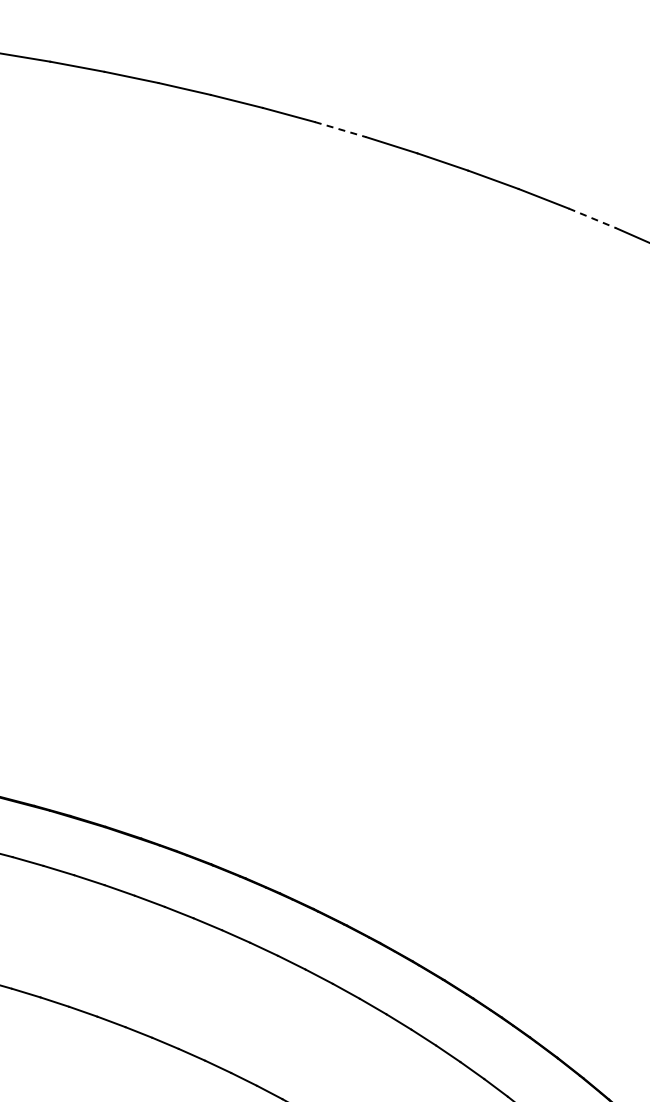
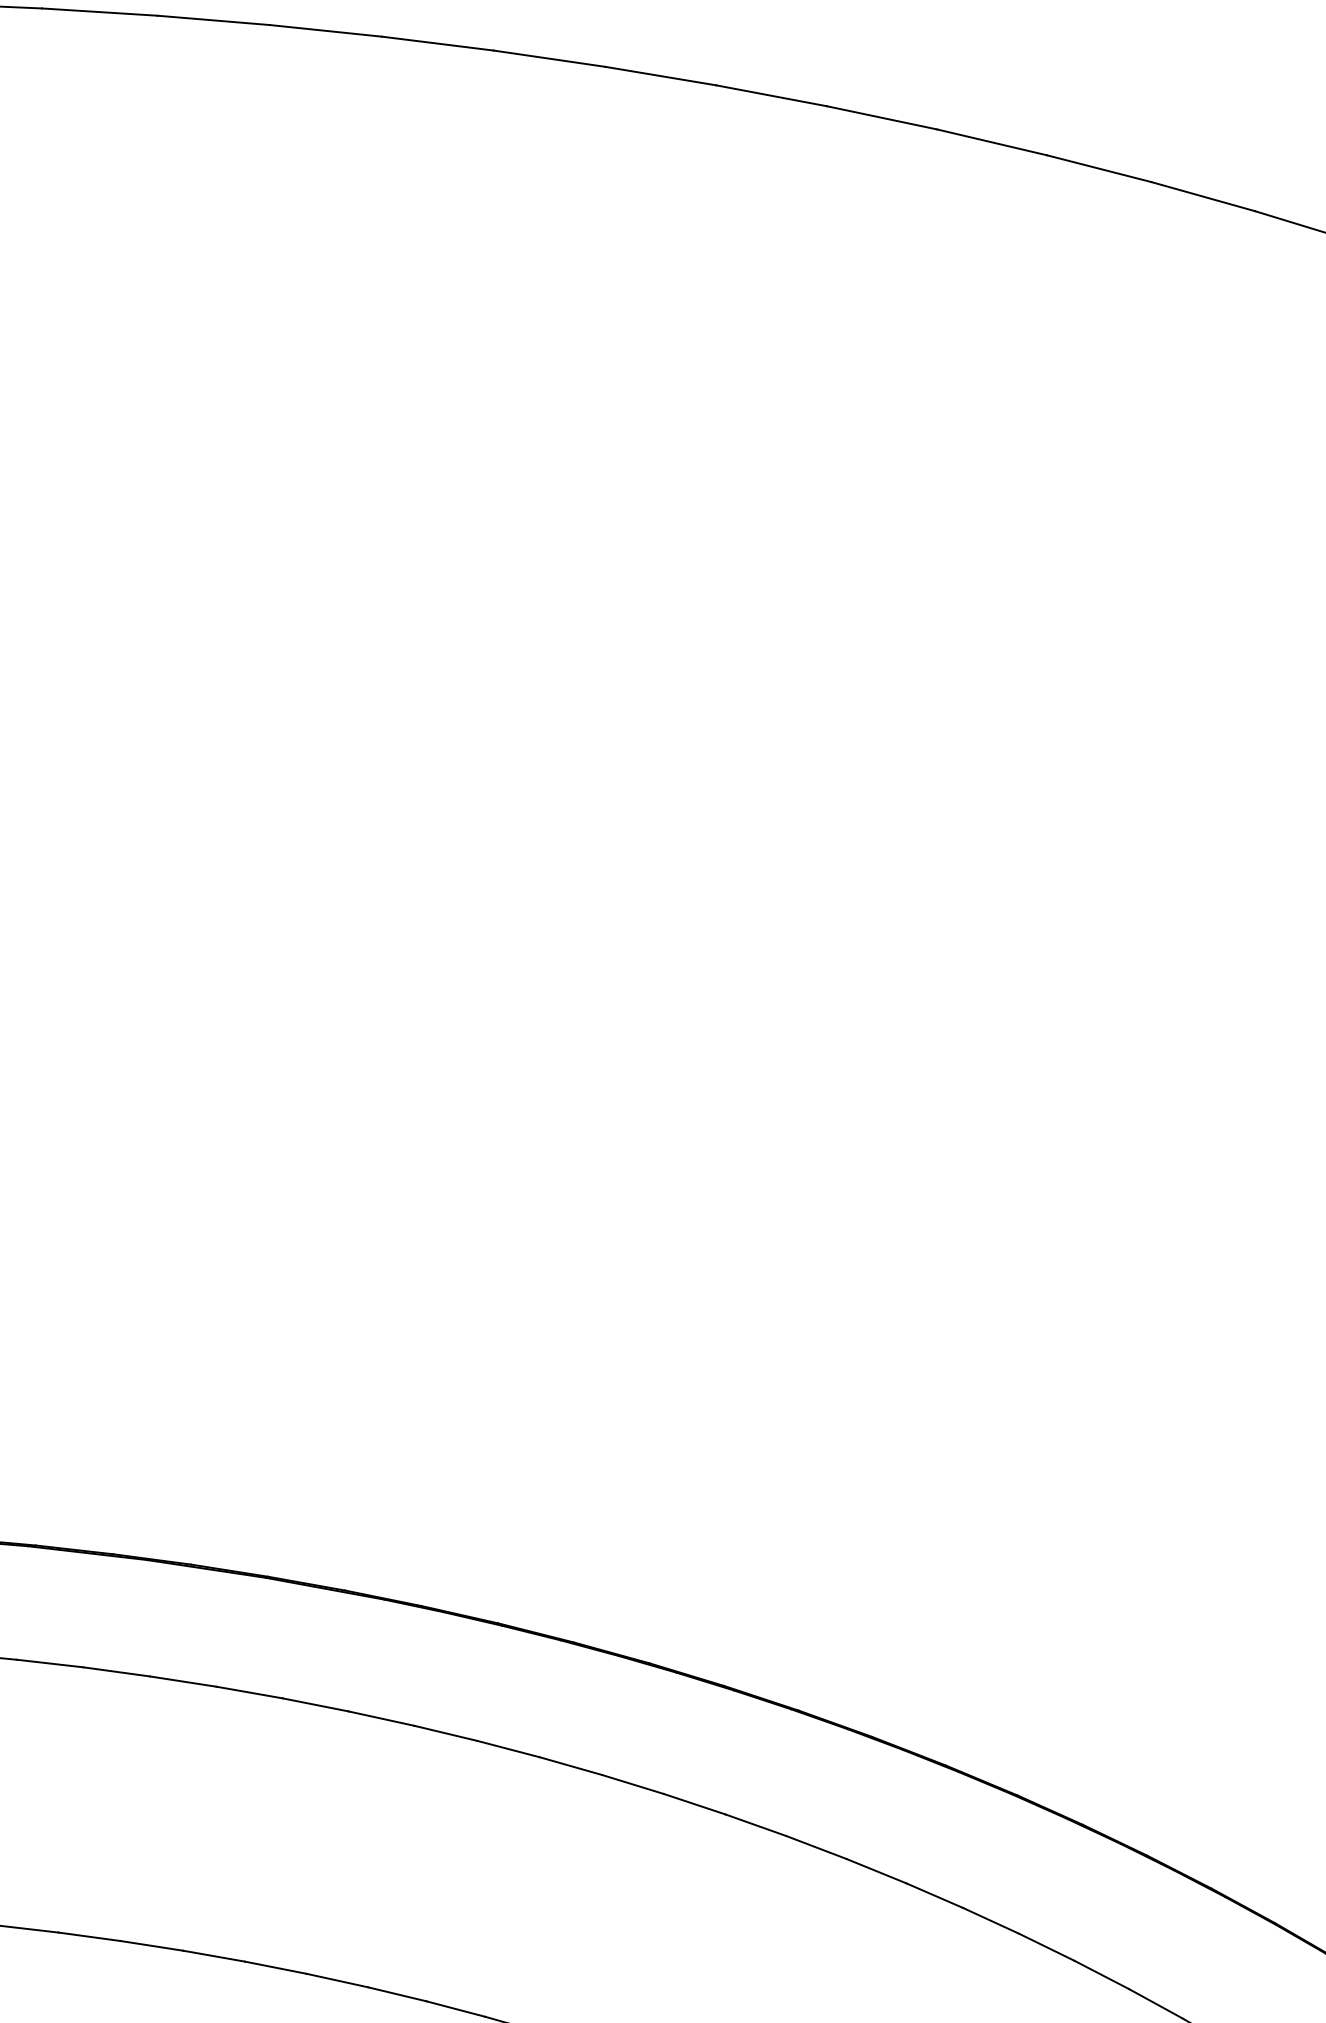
line: (340, 129) -> (549, 58), dashed -> solid
line: (592, 218) -> (1099, 168), dashed -> solid

